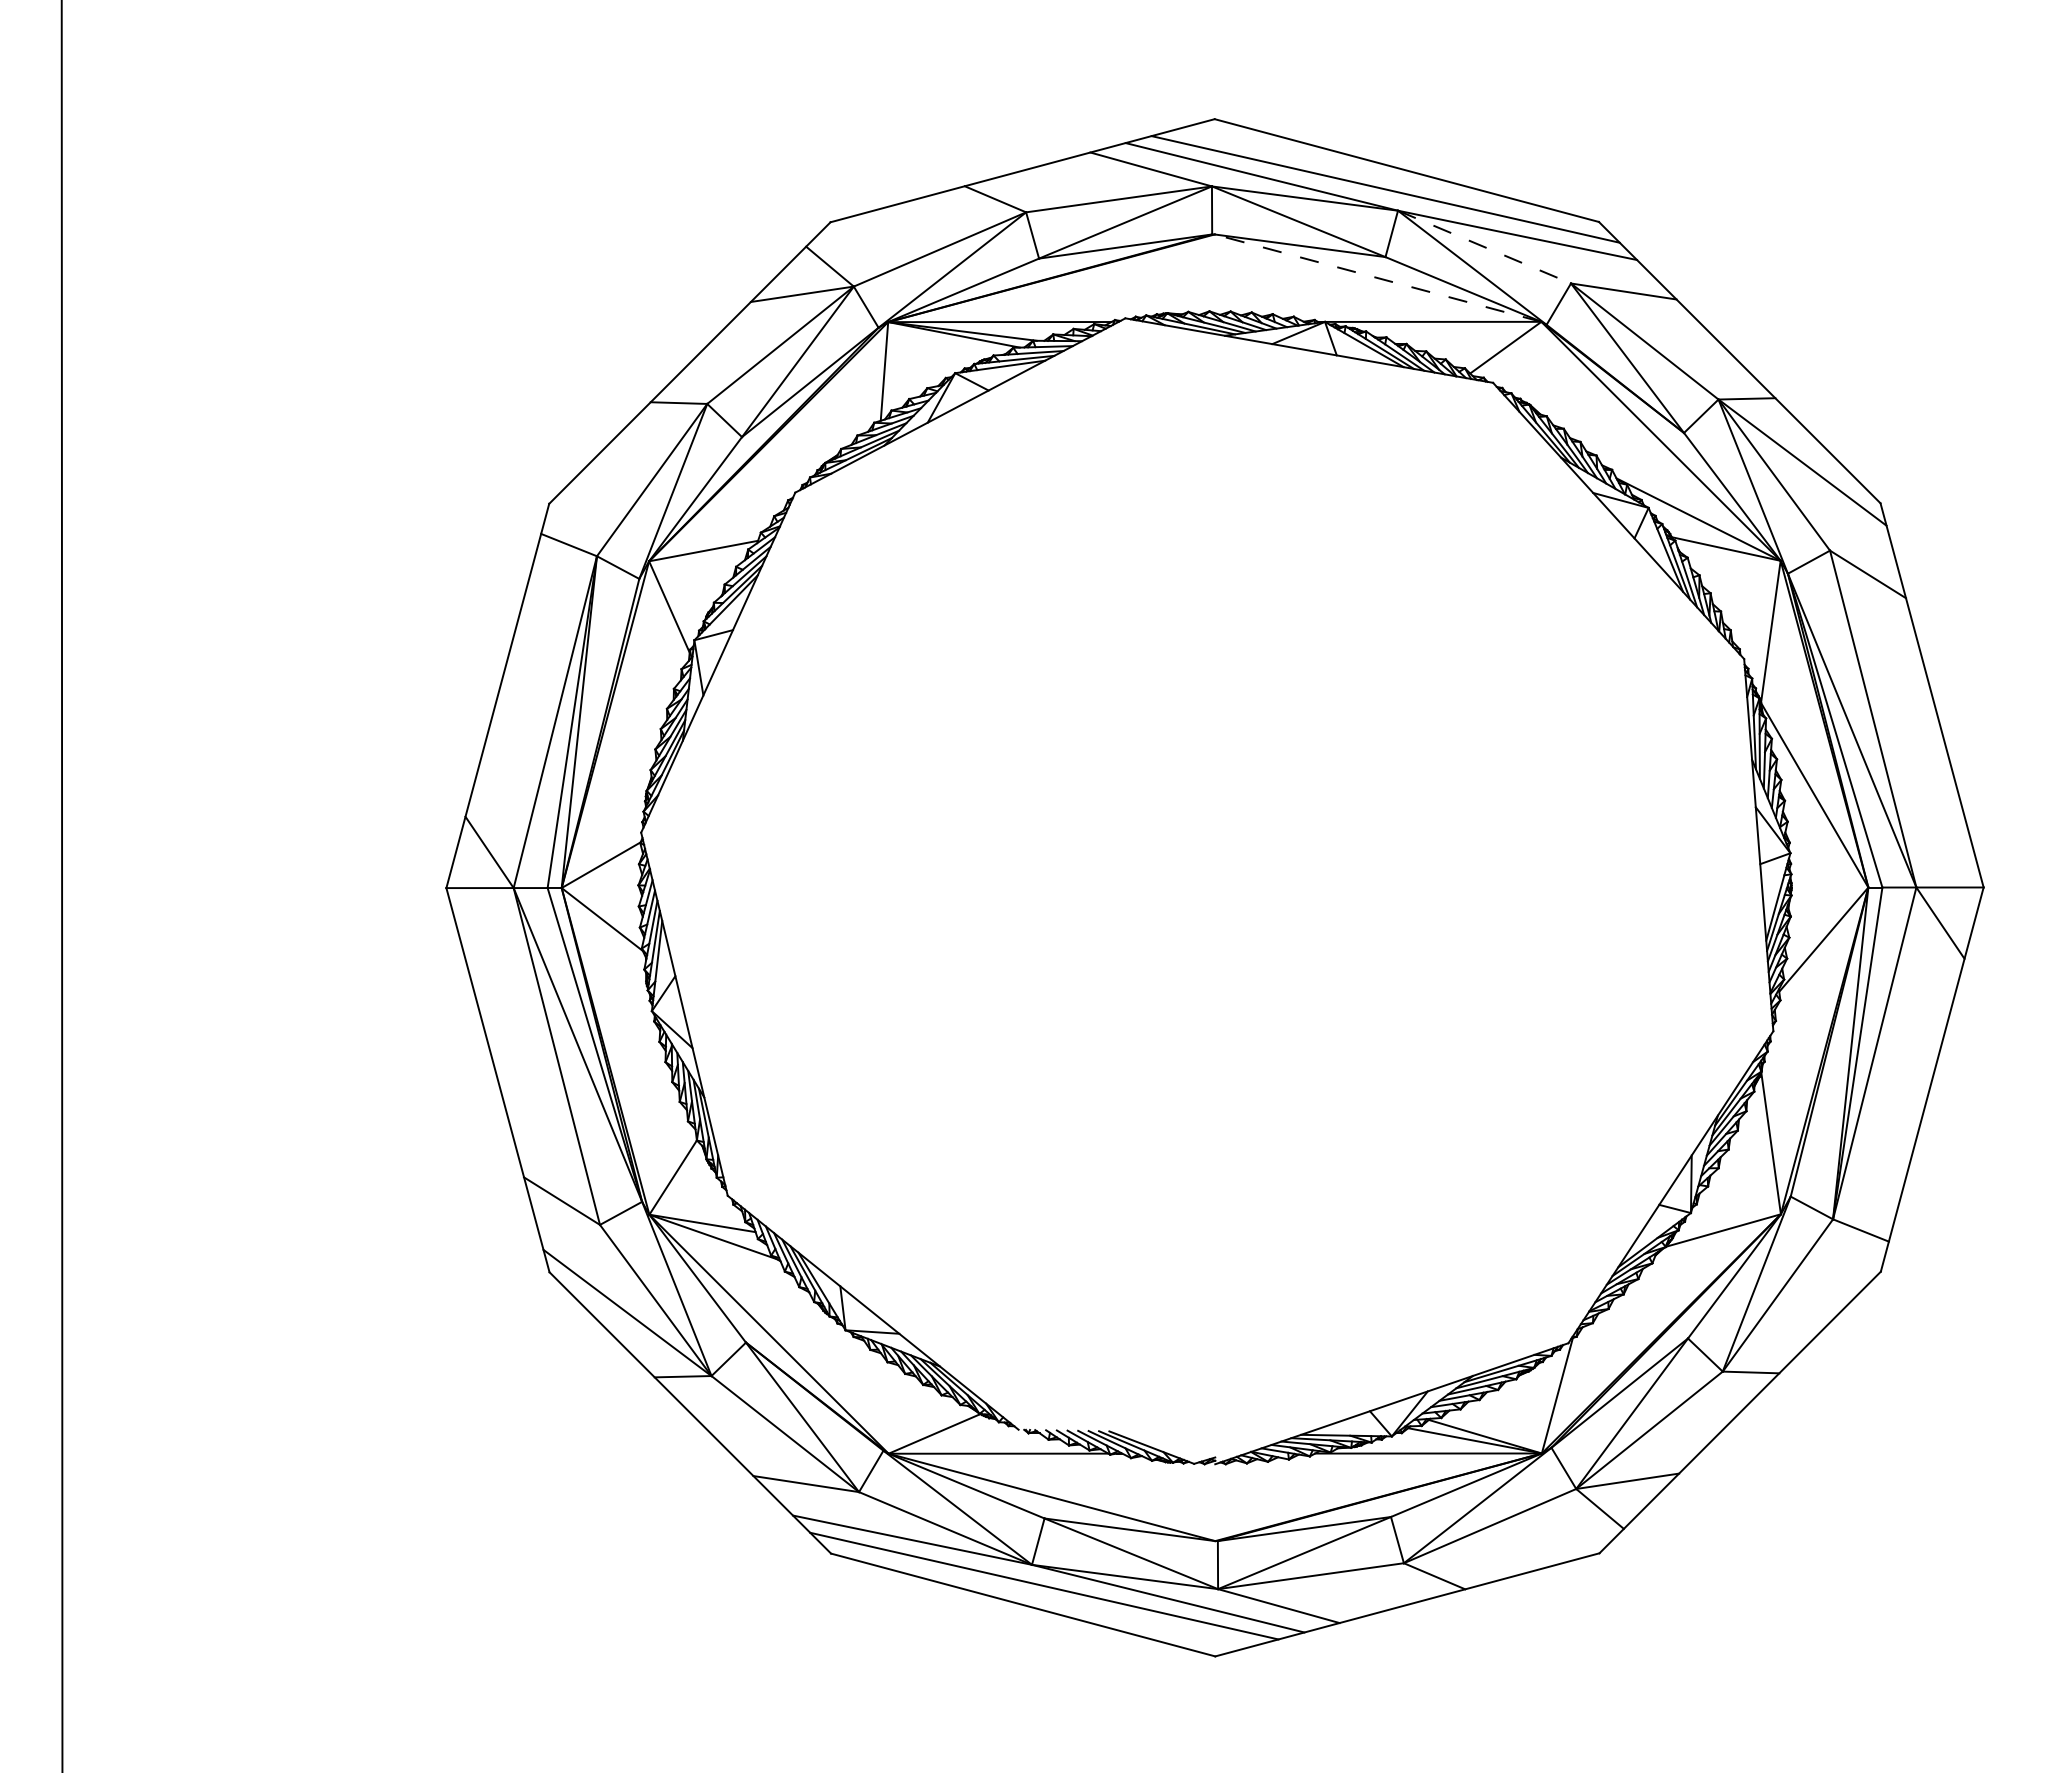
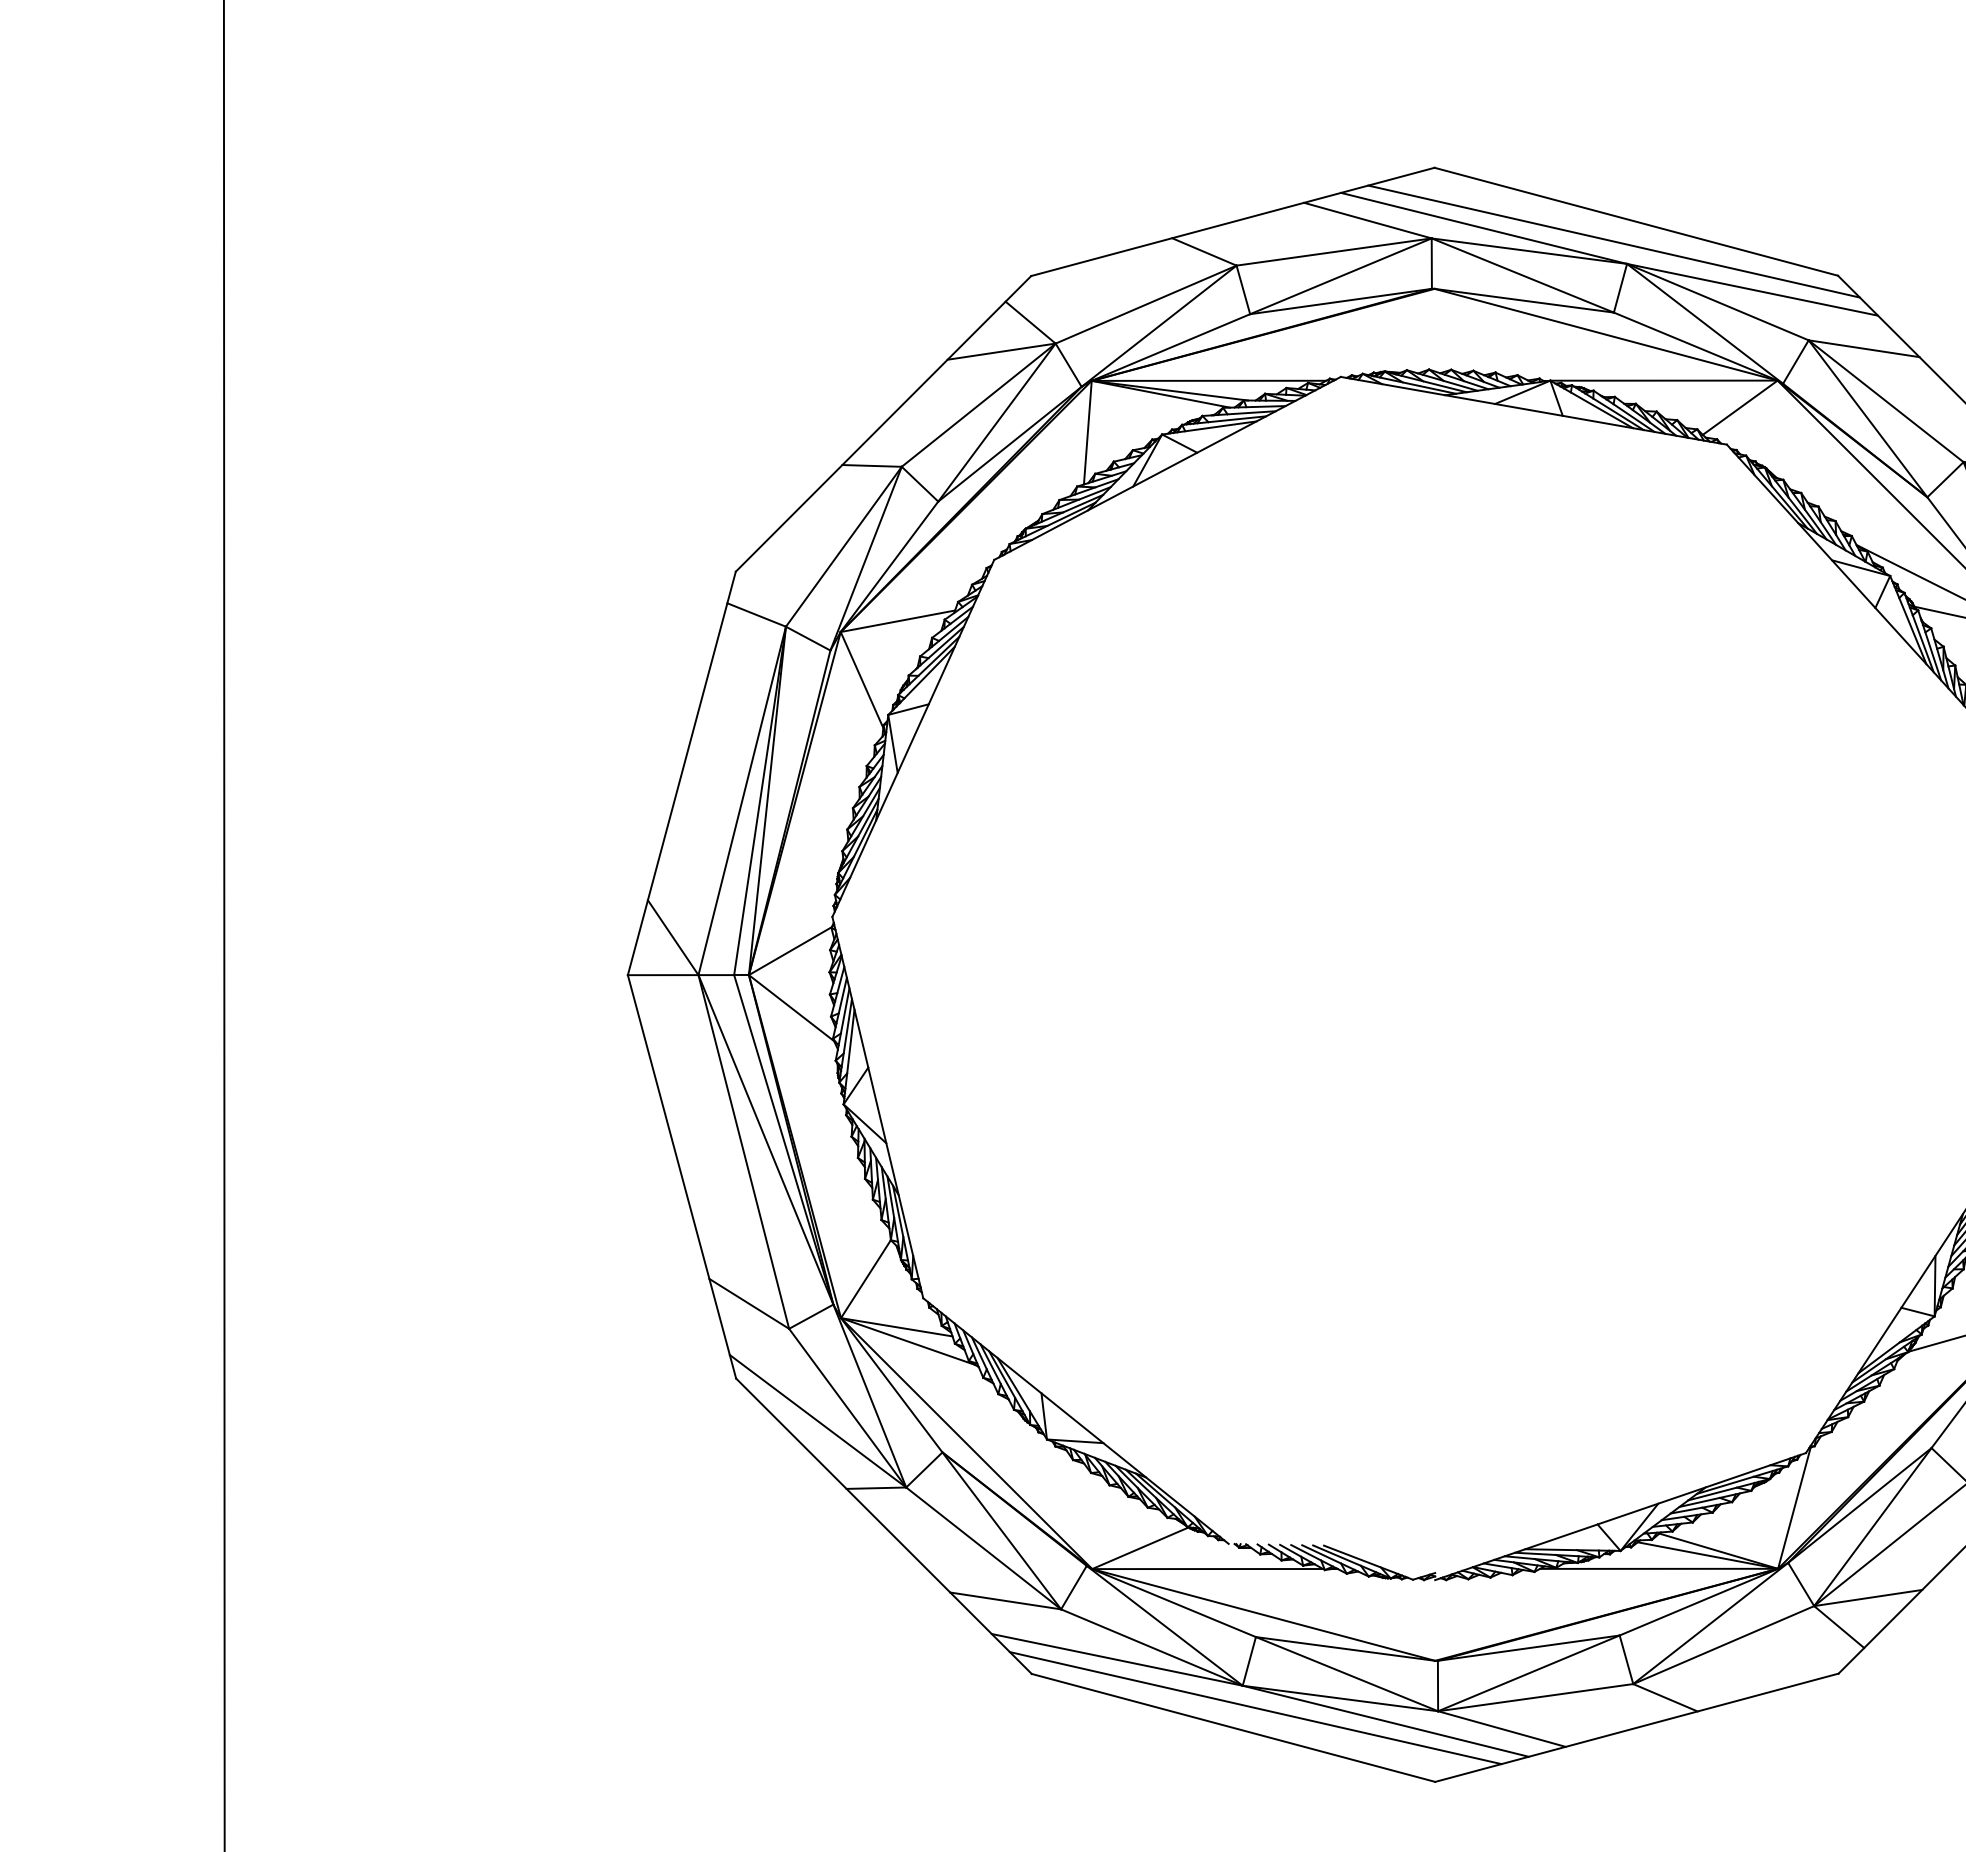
line: (1484, 247) -> (1717, 302), dashed -> solid
line: (1377, 278) -> (1605, 335), dashed -> solid

